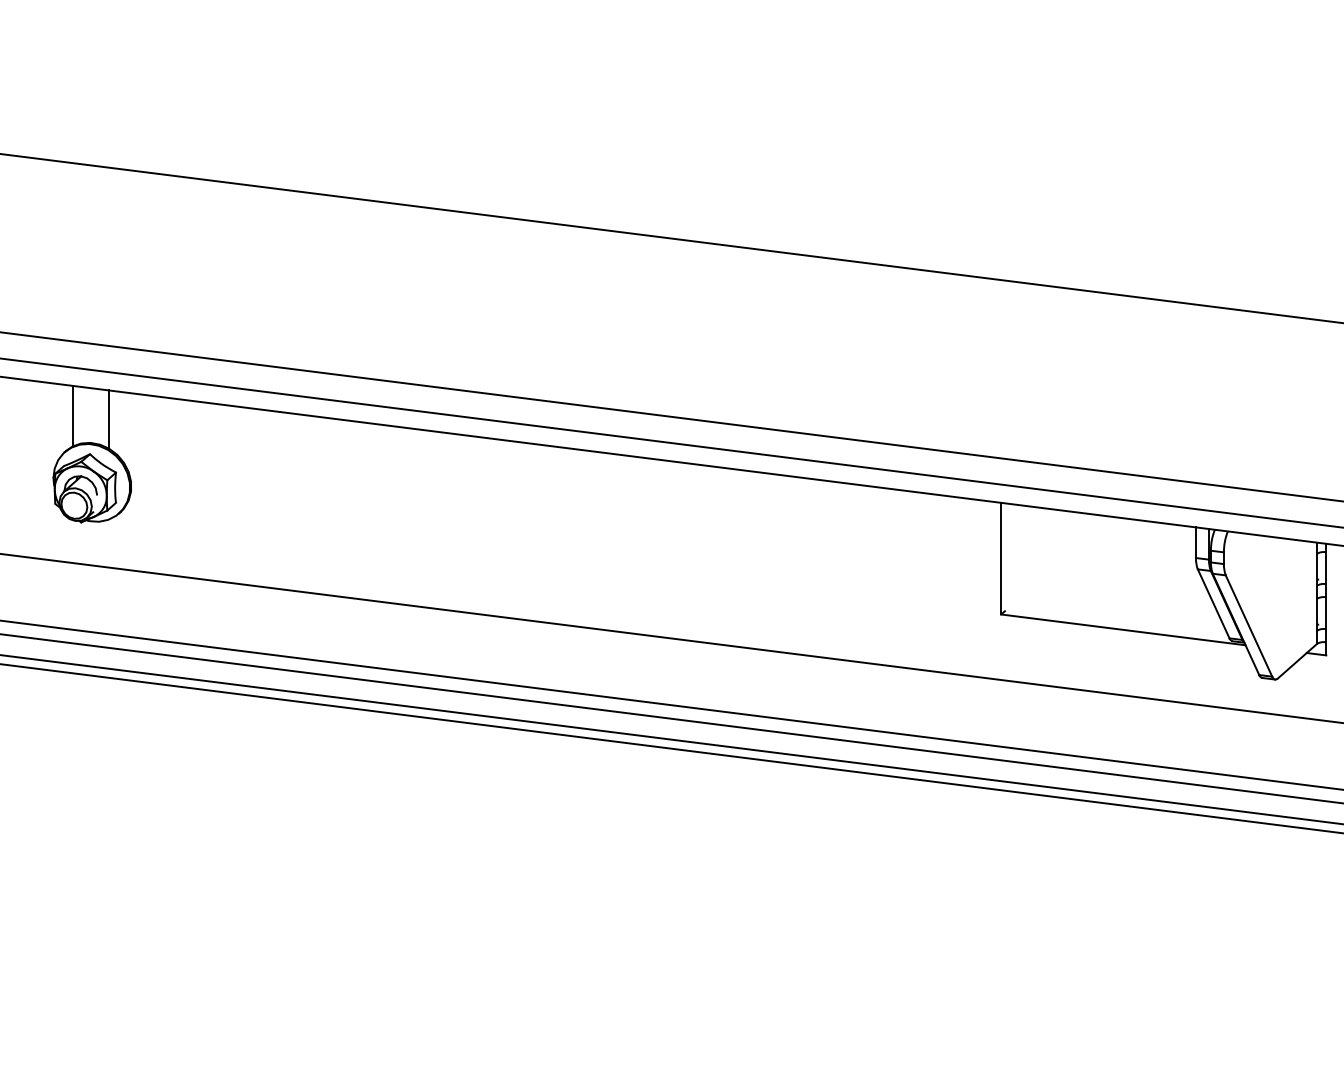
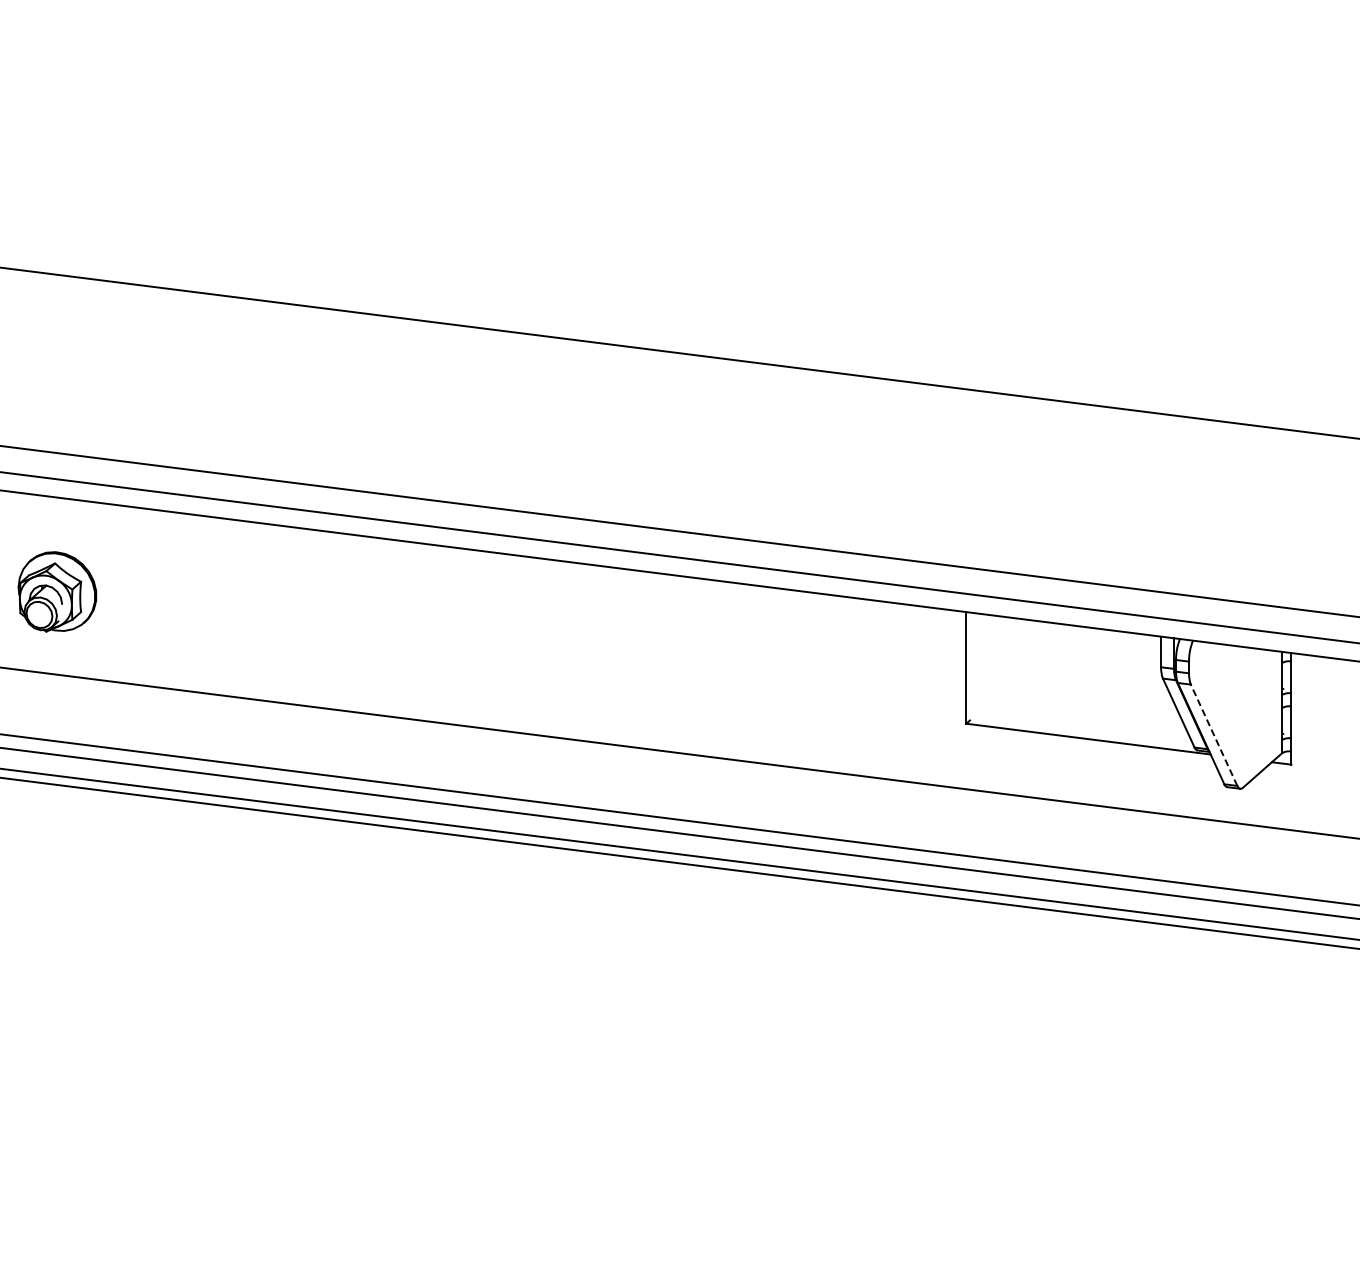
line: (73, 416) -> (38, 525), removed
line: (109, 419) -> (74, 528), removed
line: (1249, 626) -> (1214, 735), solid -> dashed

